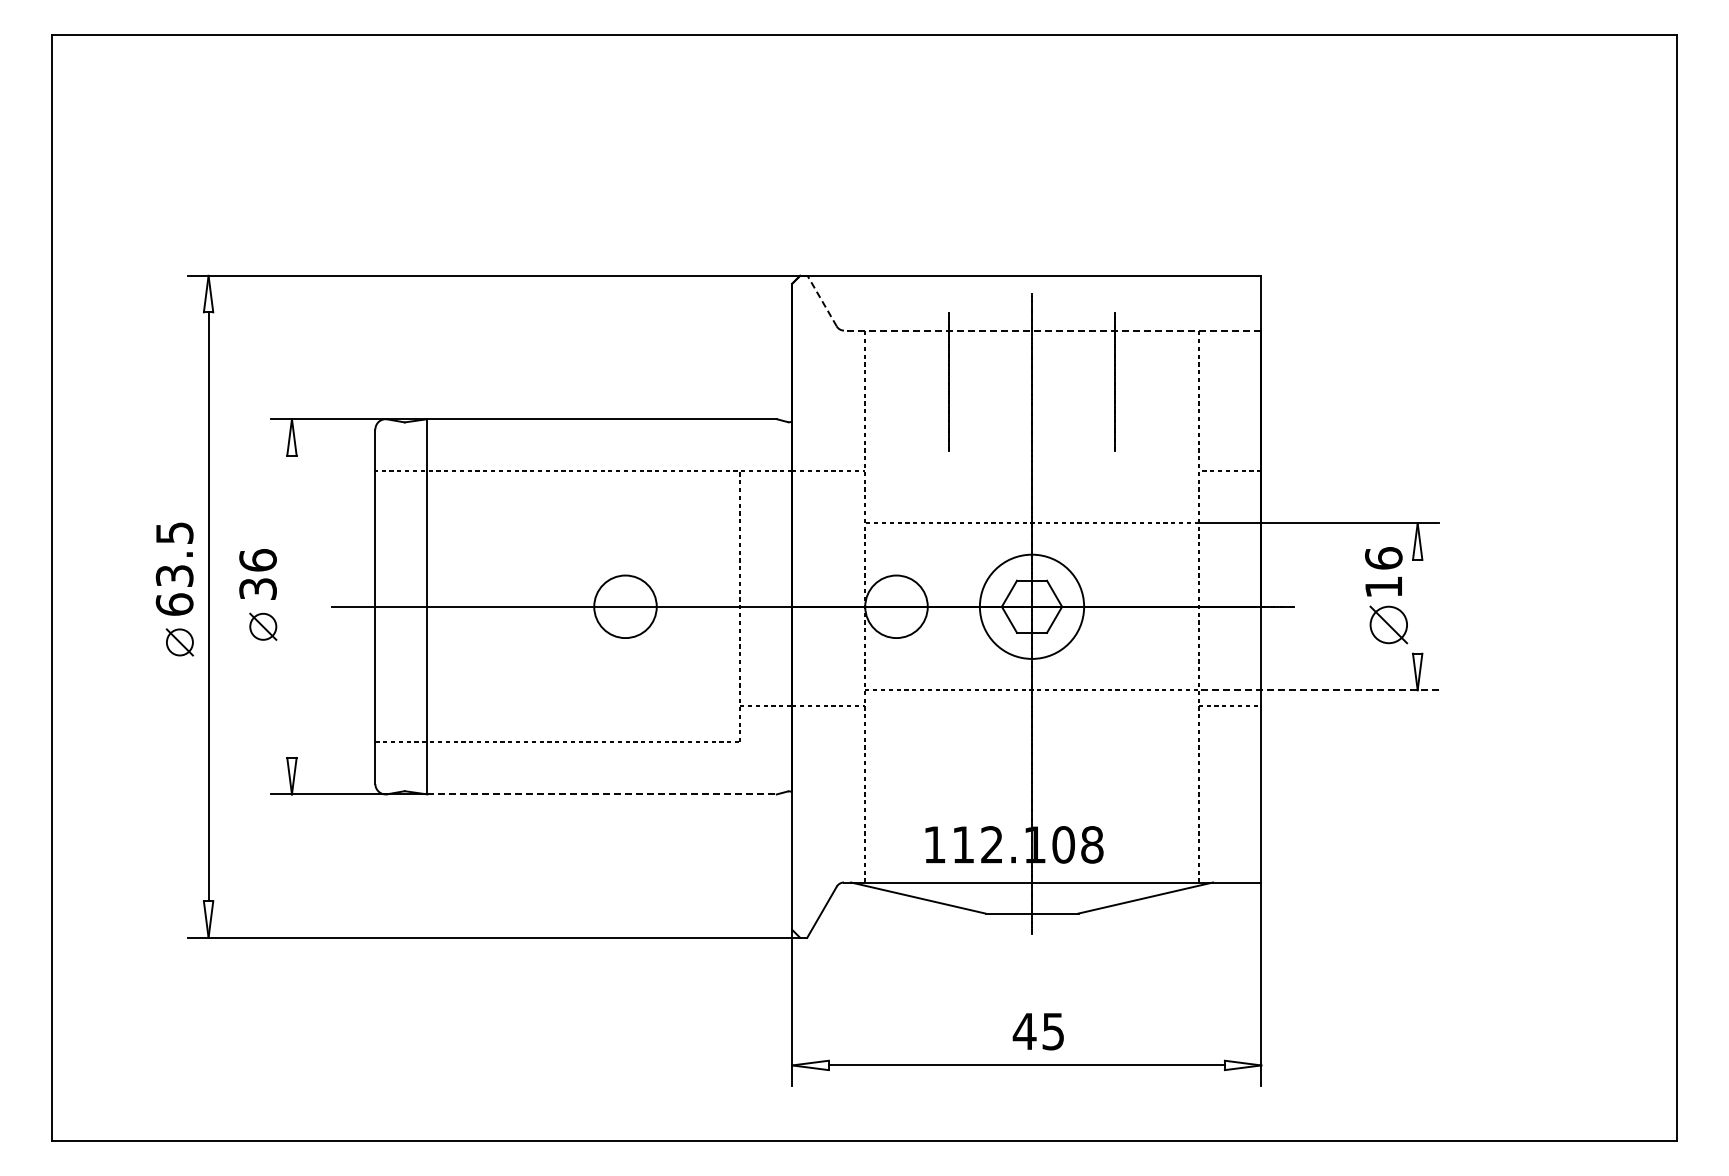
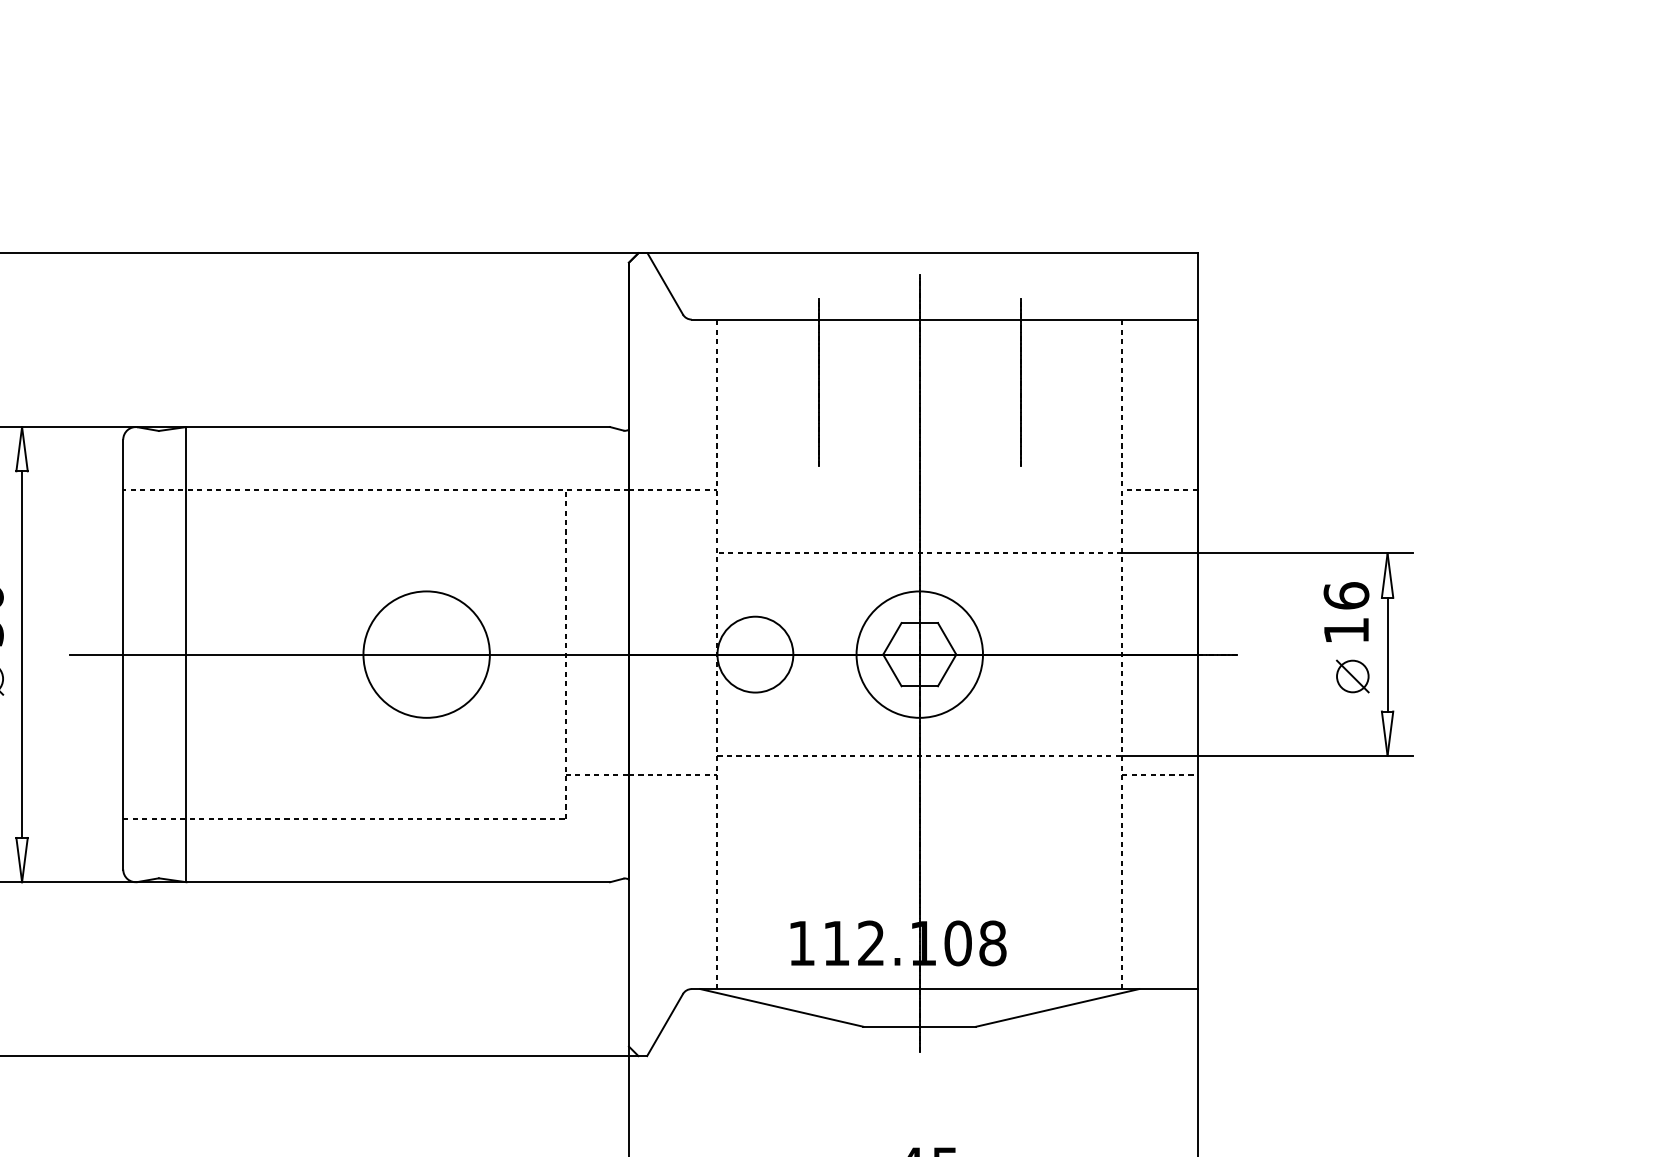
line: (821, 300) -> (664, 283), dashed -> solid
line: (1052, 330) -> (944, 319), dashed -> solid
line: (291, 606) -> (21, 654), added
circle: (625, 606) -> (426, 654), size x1.67
line: (1417, 606) -> (1387, 654), added
part: (1389, 624) -> (1353, 676), size x0.71
line: (1318, 690) -> (1267, 756), dashed -> solid
line: (602, 794) -> (398, 882), dashed -> solid

